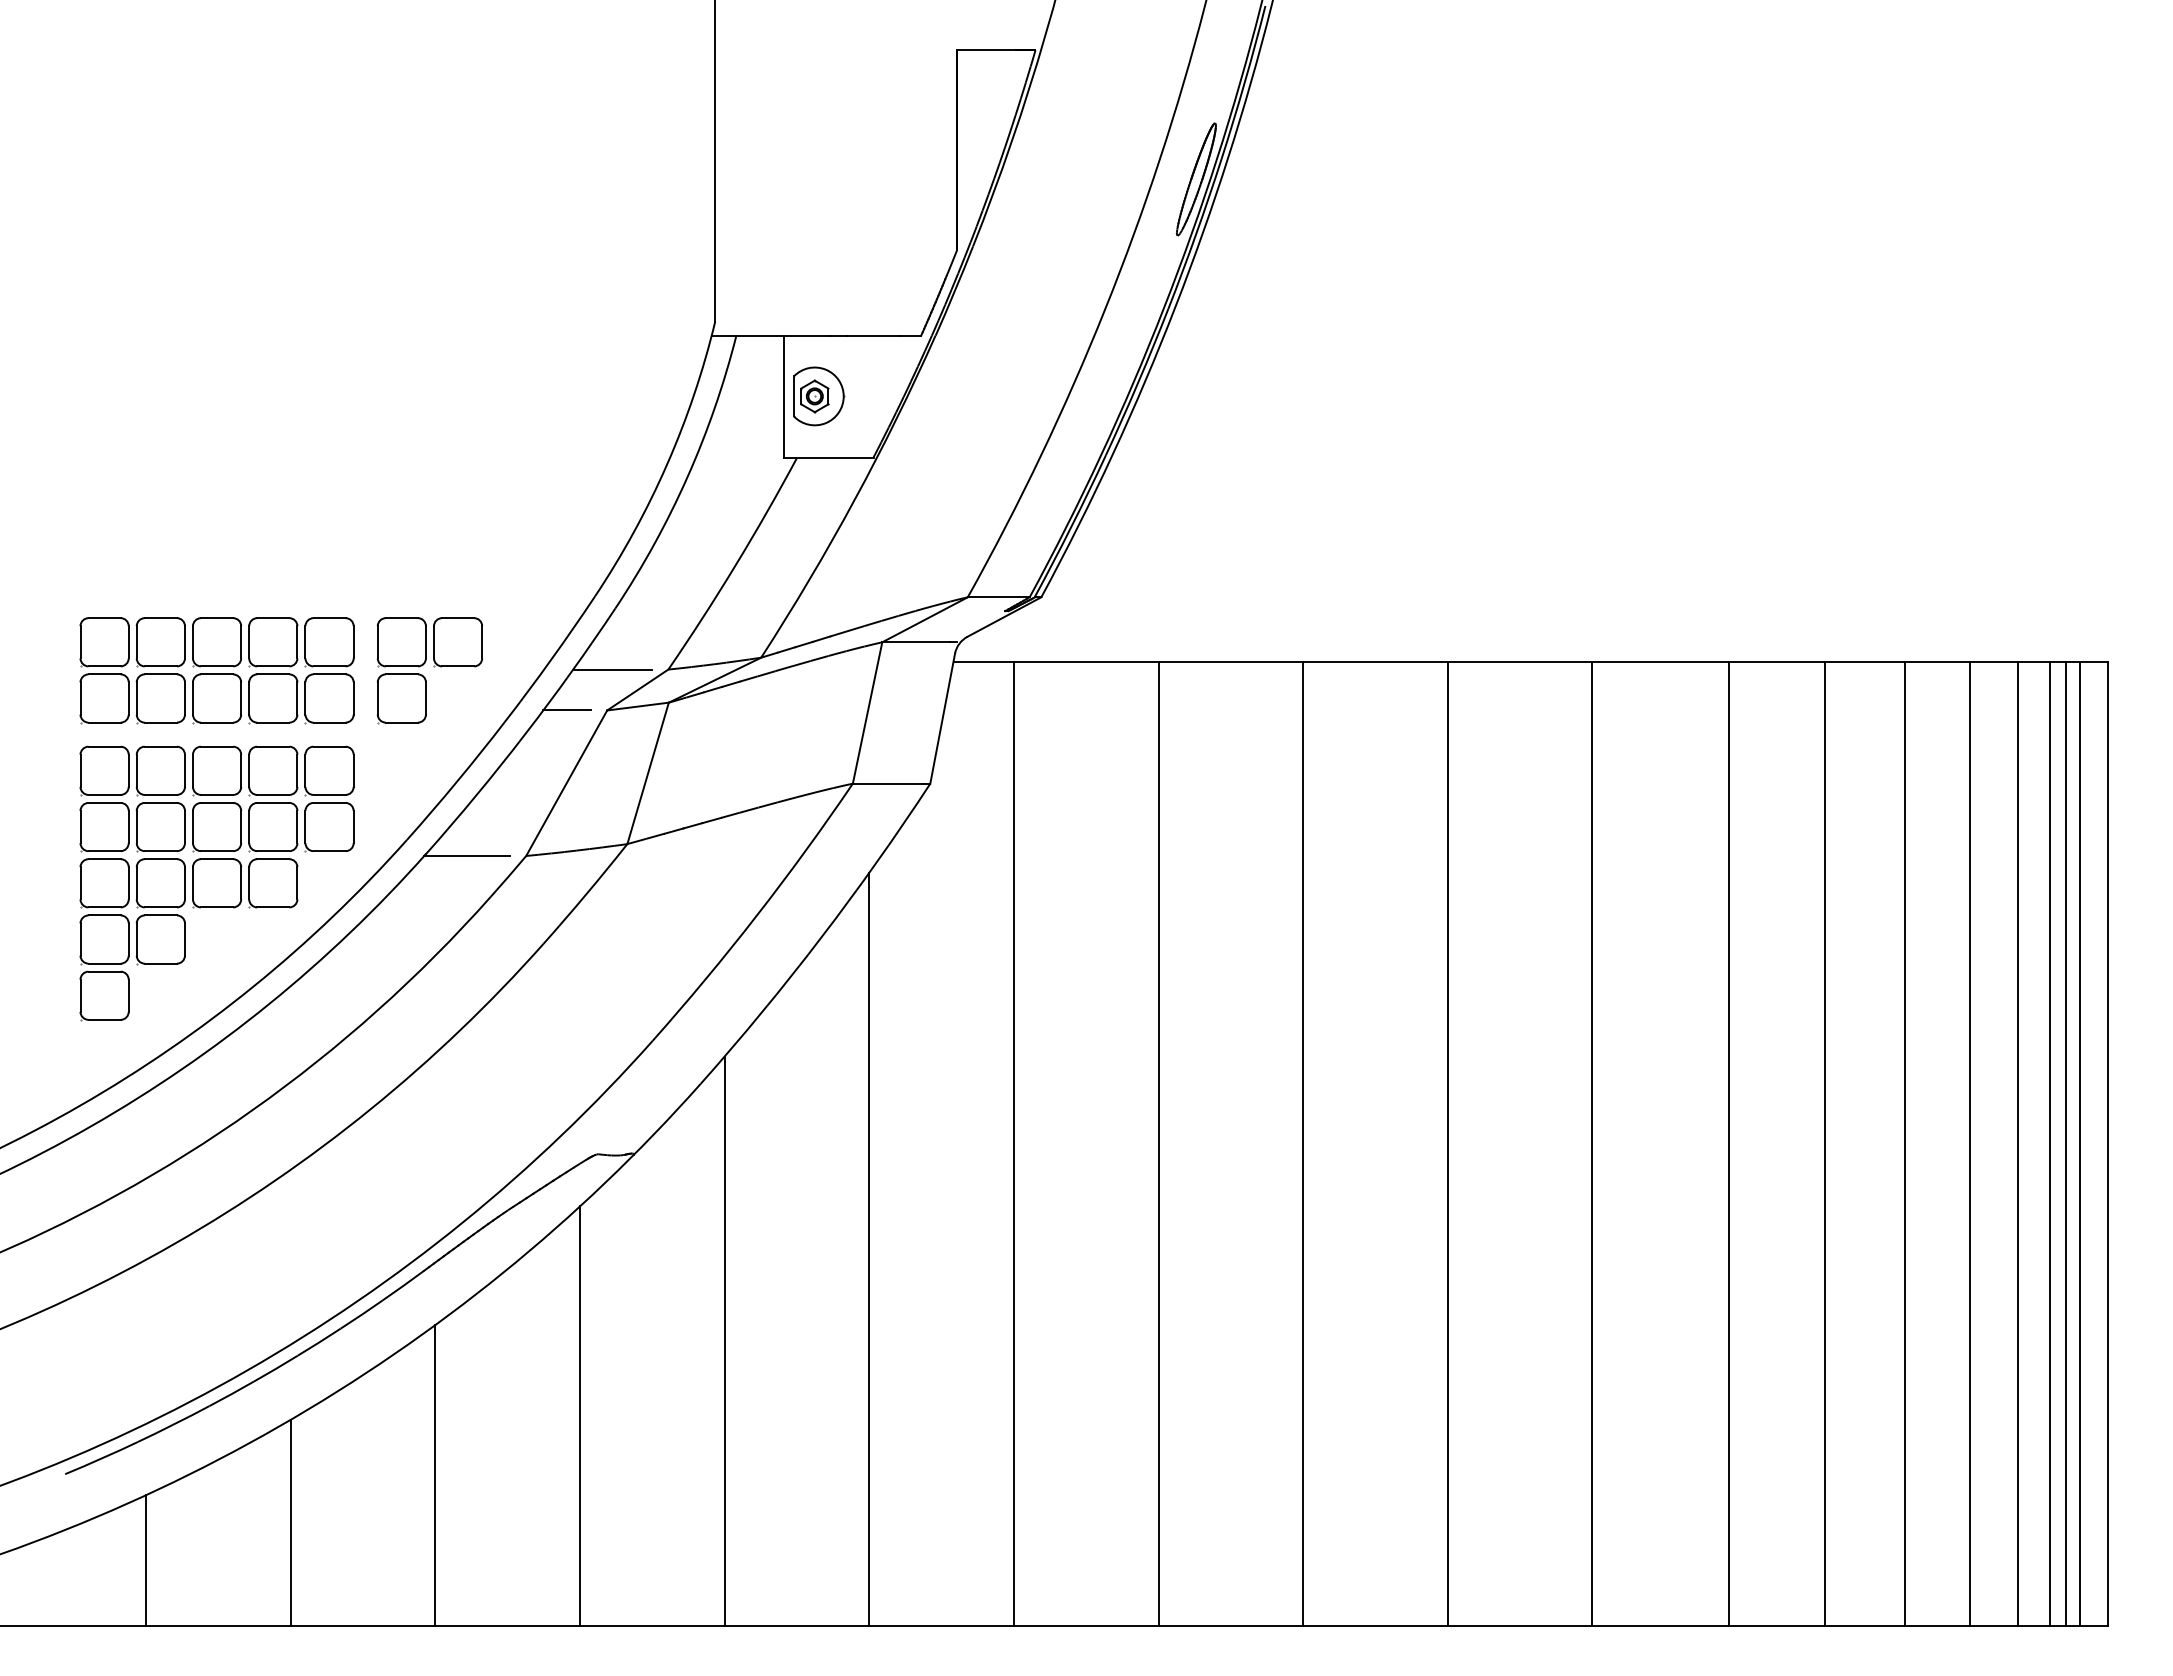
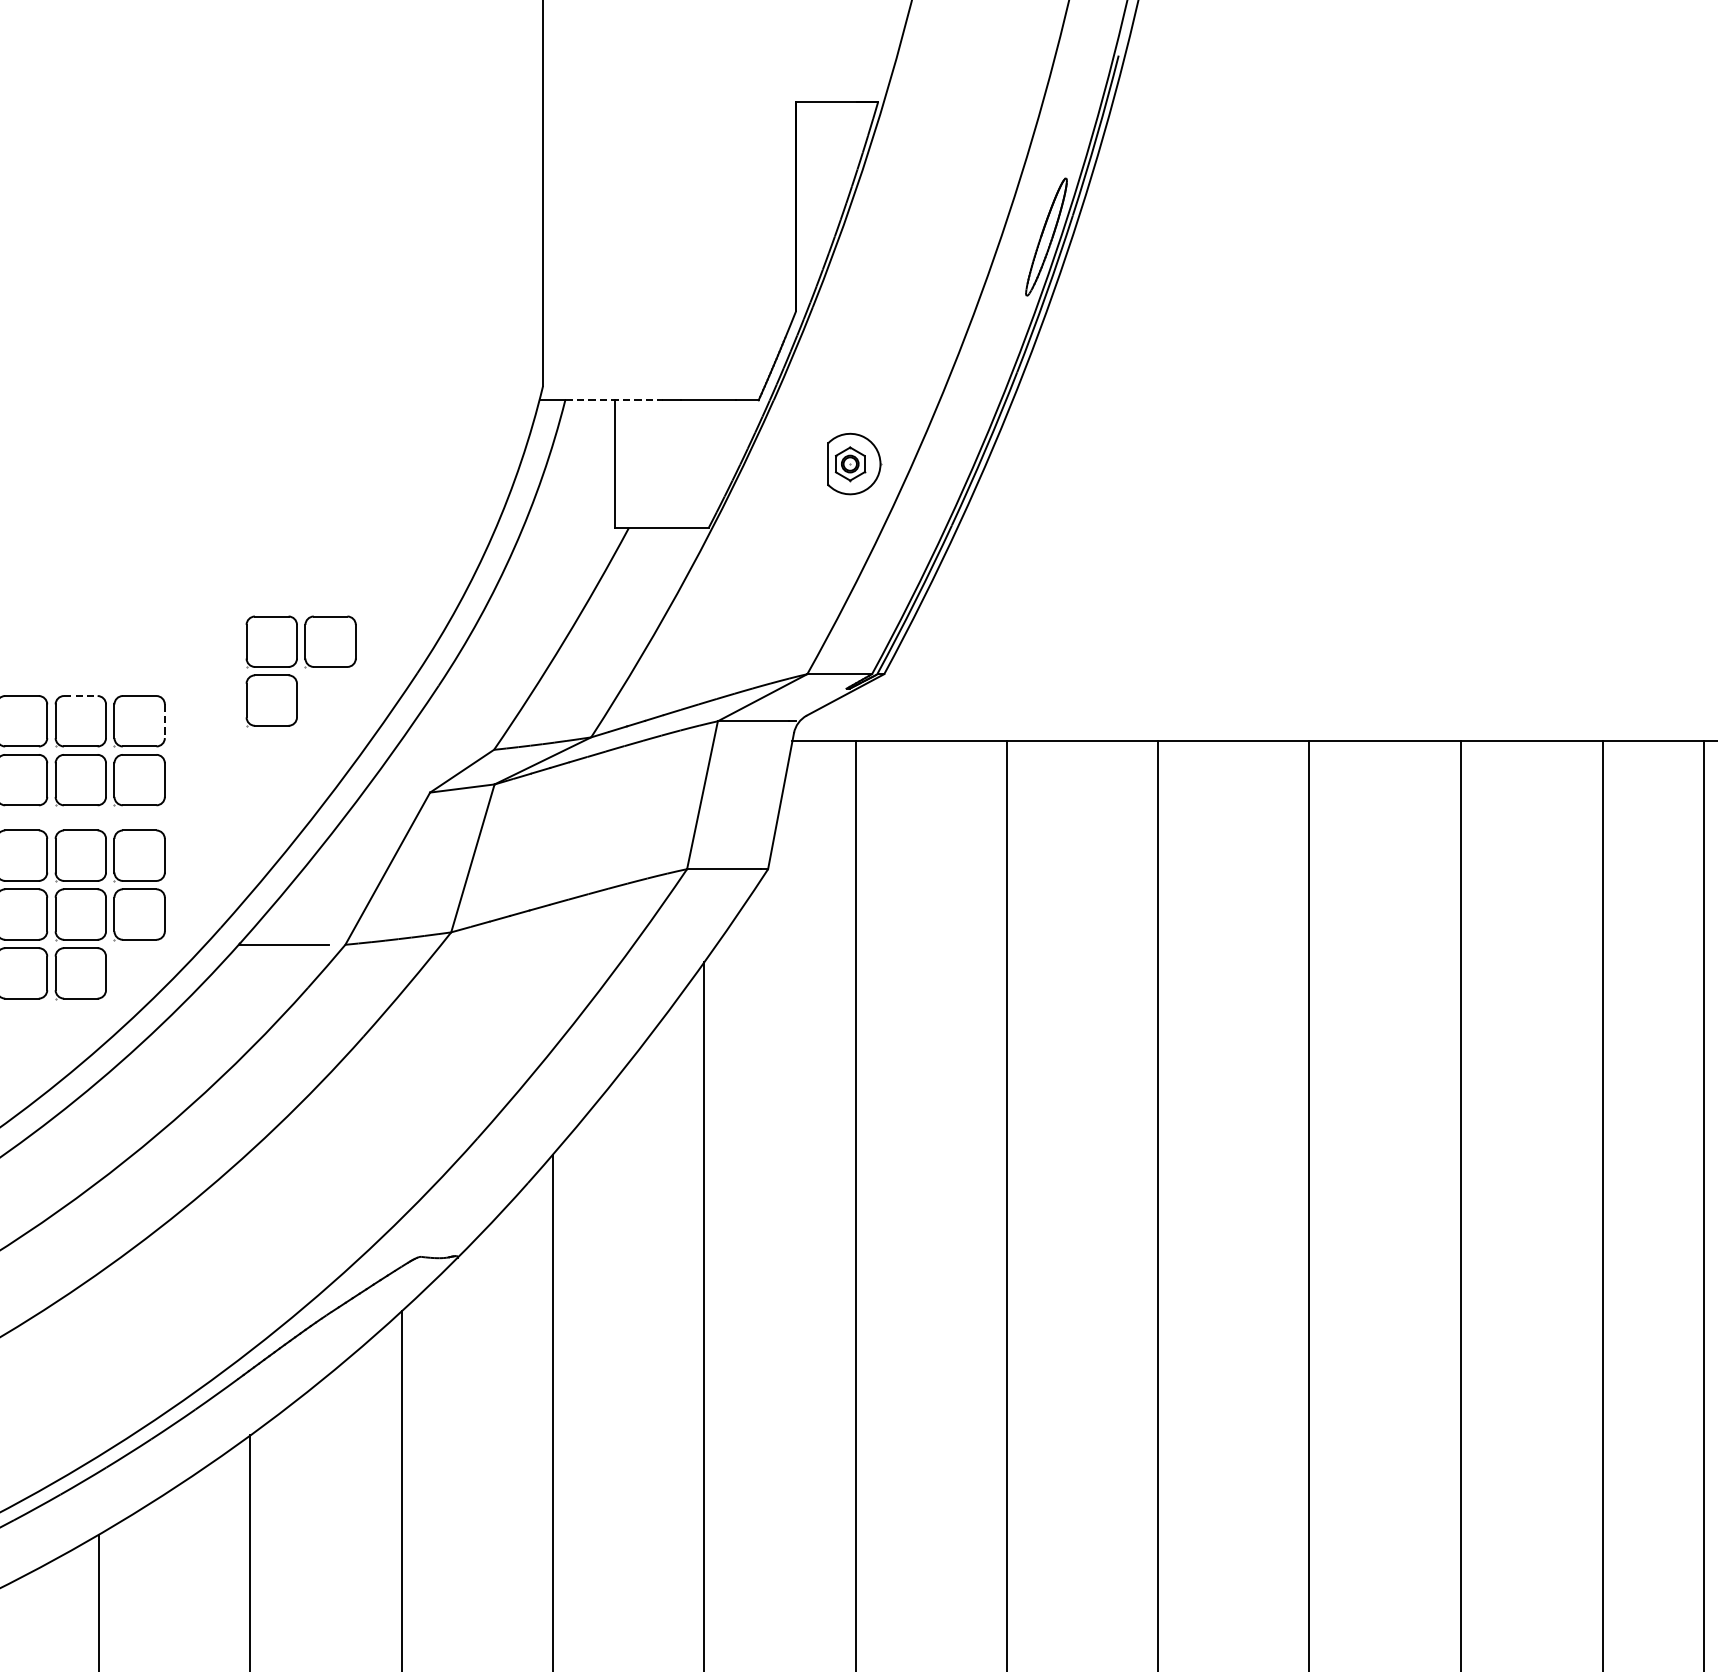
line: (783, 335) -> (614, 400), solid -> dashed
part: (819, 396) -> (855, 464), moved
line: (273, 618) -> (81, 696), solid -> dashed
line: (353, 642) -> (164, 721), solid -> dashed
line: (612, 669) -> (435, 749), removed
part: (429, 670) -> (300, 671), moved
line: (567, 710) -> (388, 792), removed

